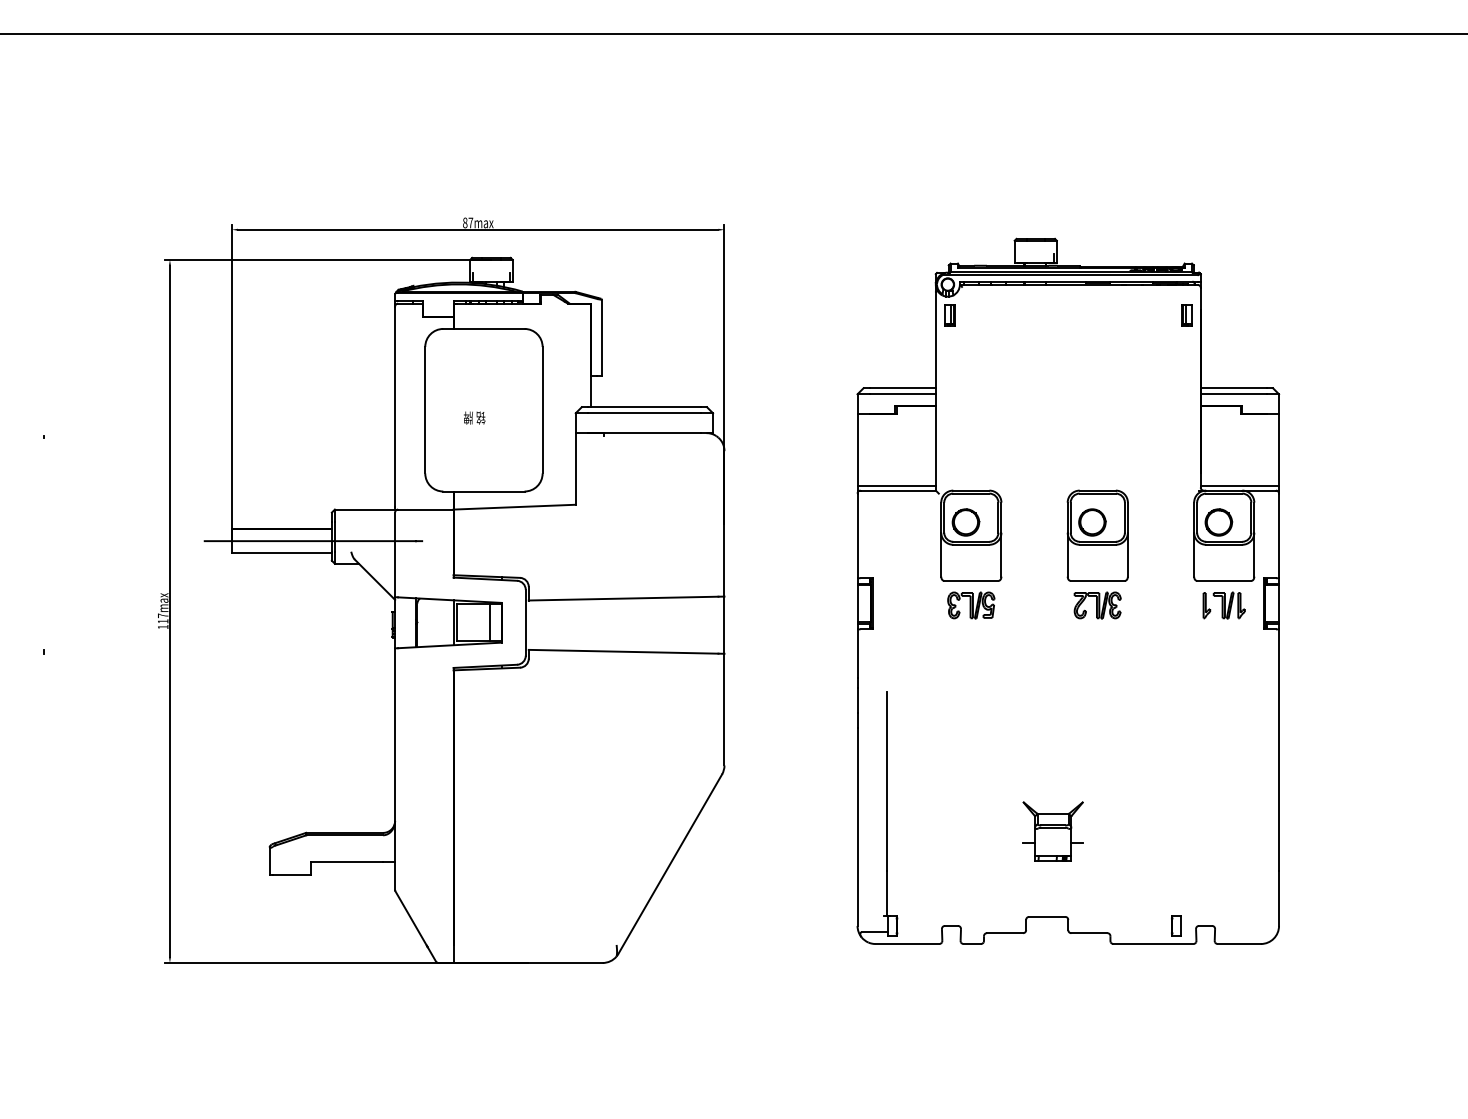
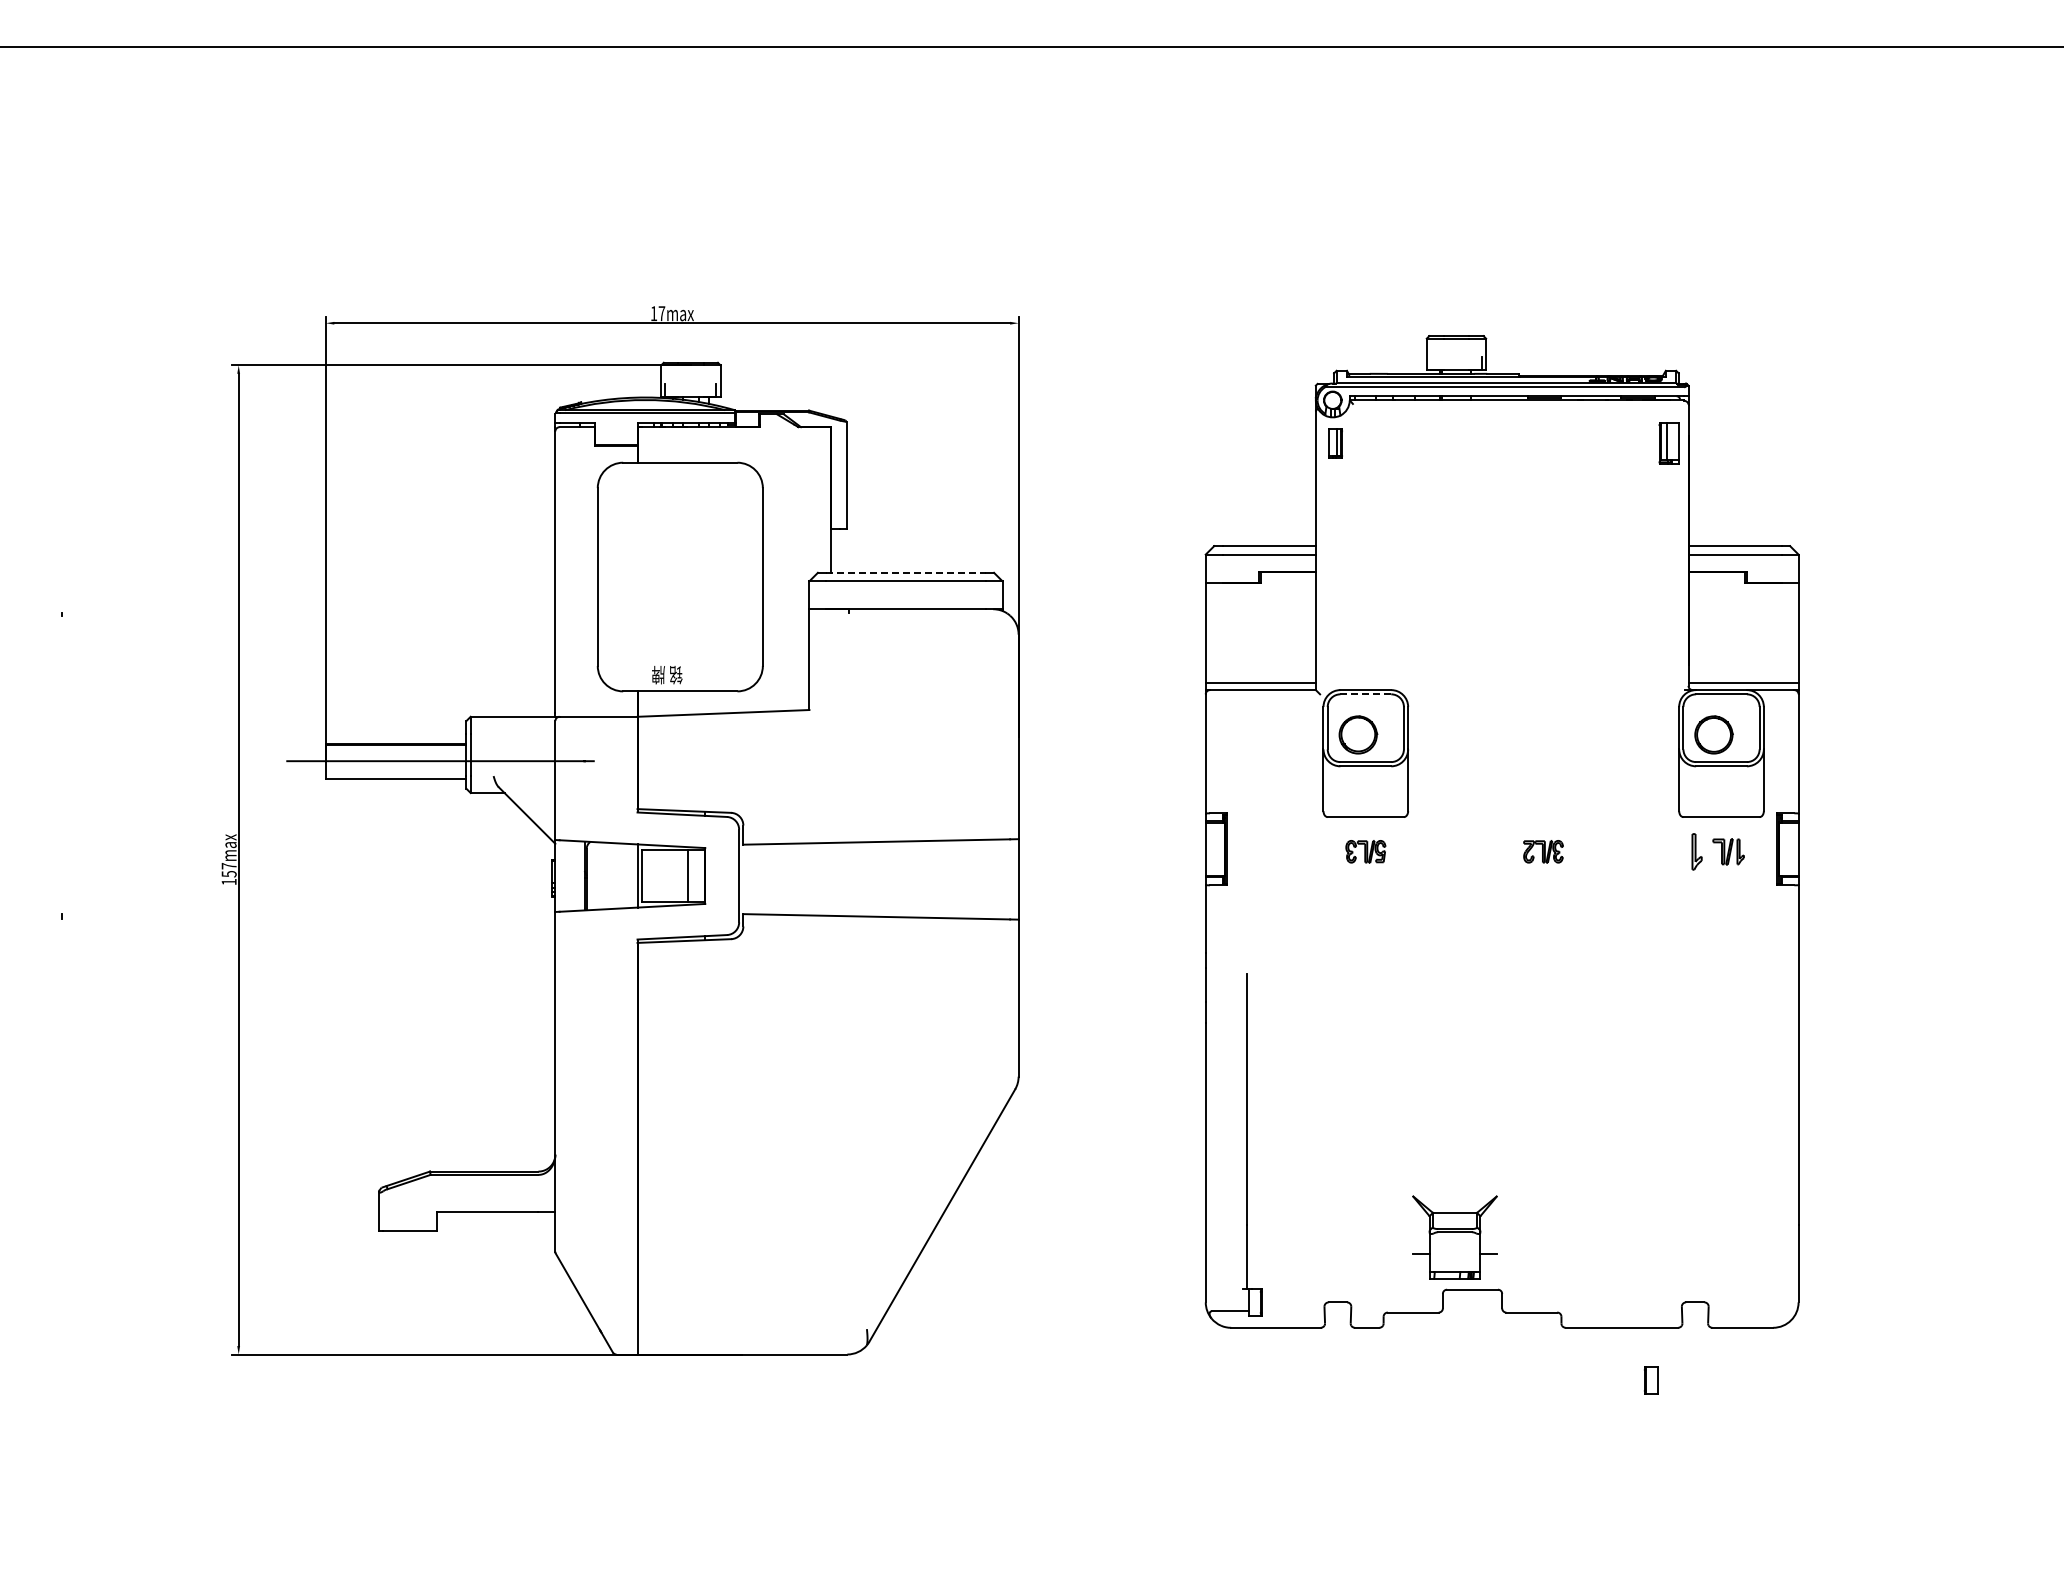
text: (464, 222) -> (653, 313), 87max -> 17max
part: (1186, 315) -> (1668, 443), size x1.4
line: (644, 406) -> (905, 572), solid -> dashed
text: (474, 418) -> (667, 675), moved
line: (971, 493) -> (1365, 694), solid -> dashed
part: (1097, 535) -> (1543, 753), removed
part: (971, 605) -> (1365, 851), size x0.6
part: (1097, 605) -> (1543, 851), size x0.6
part: (1229, 605) -> (1728, 851), size x0.7
text: (162, 621) -> (228, 874), 117max -> 157max
part: (1052, 831) -> (1454, 1237), moved
part: (1176, 926) -> (1651, 1380), moved

